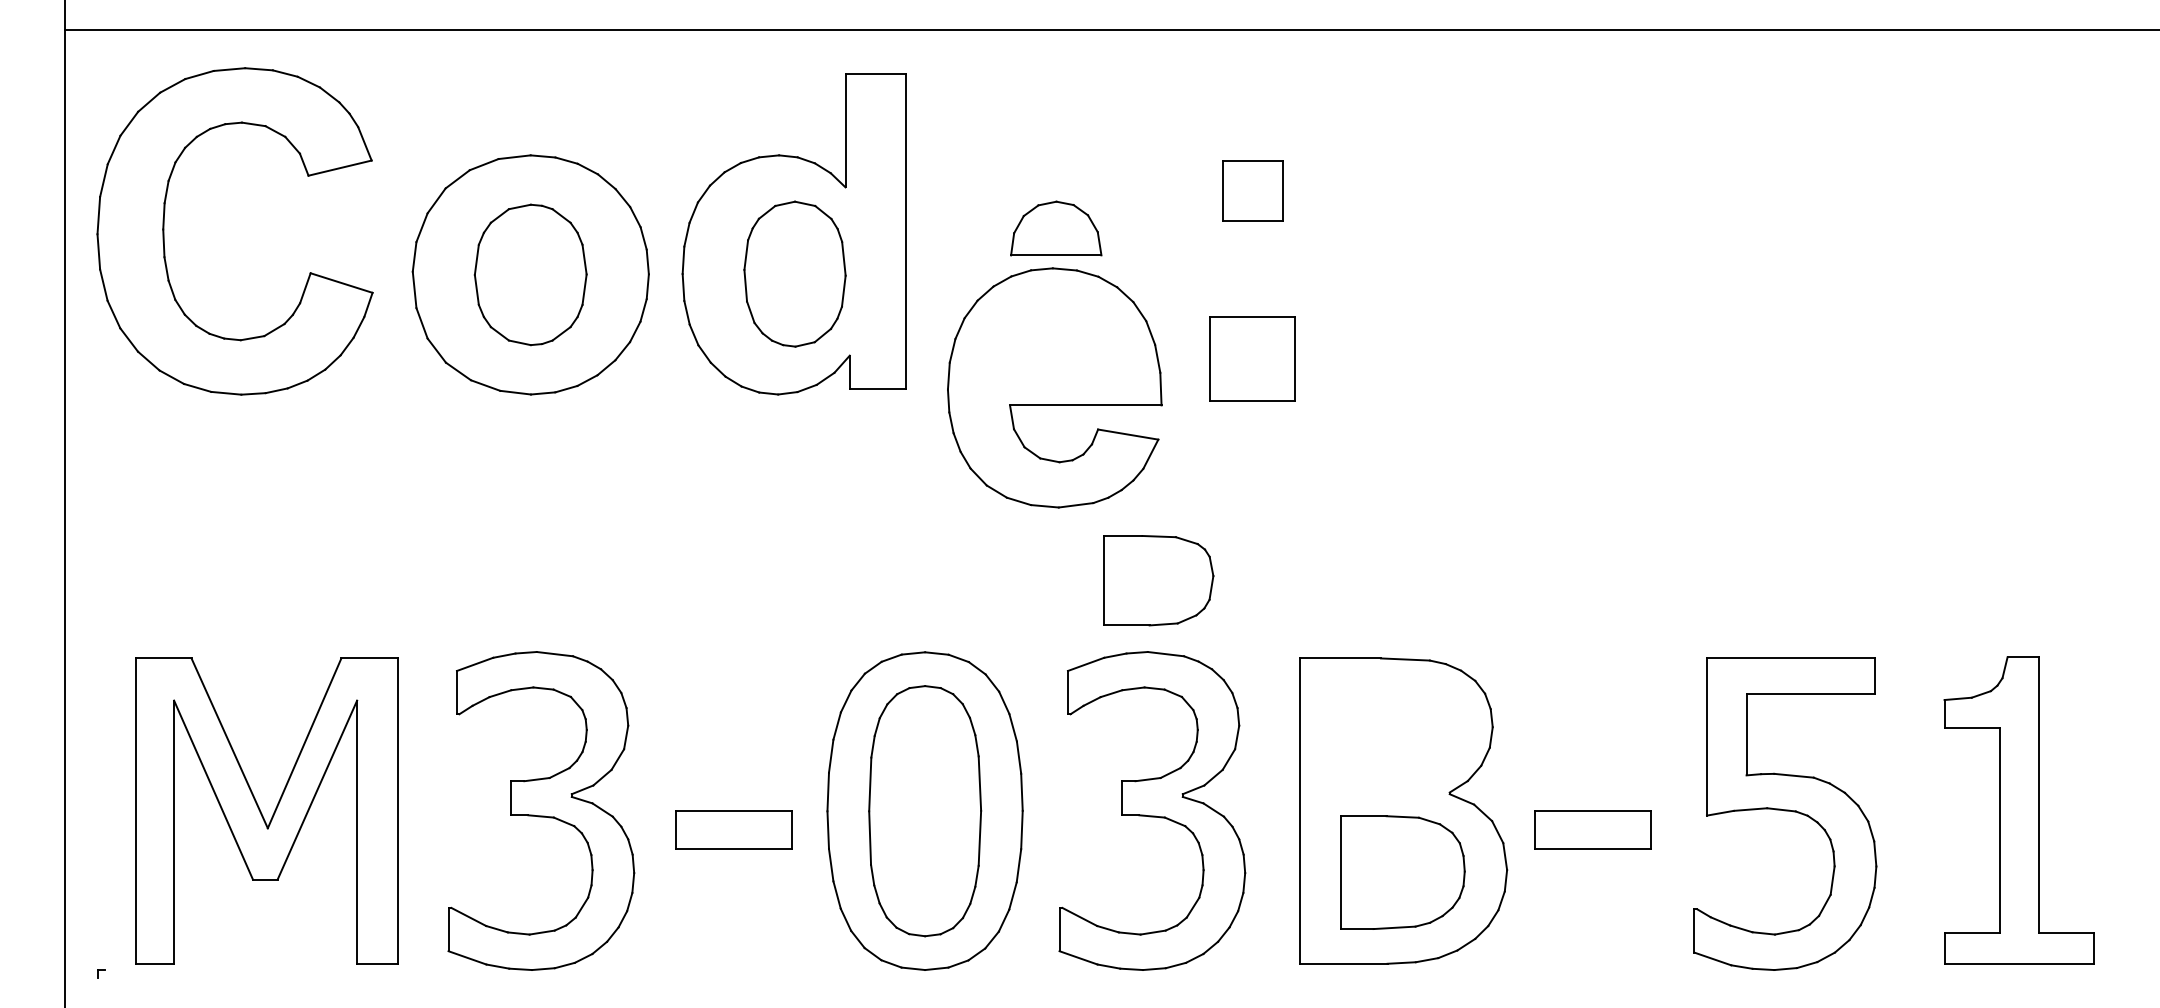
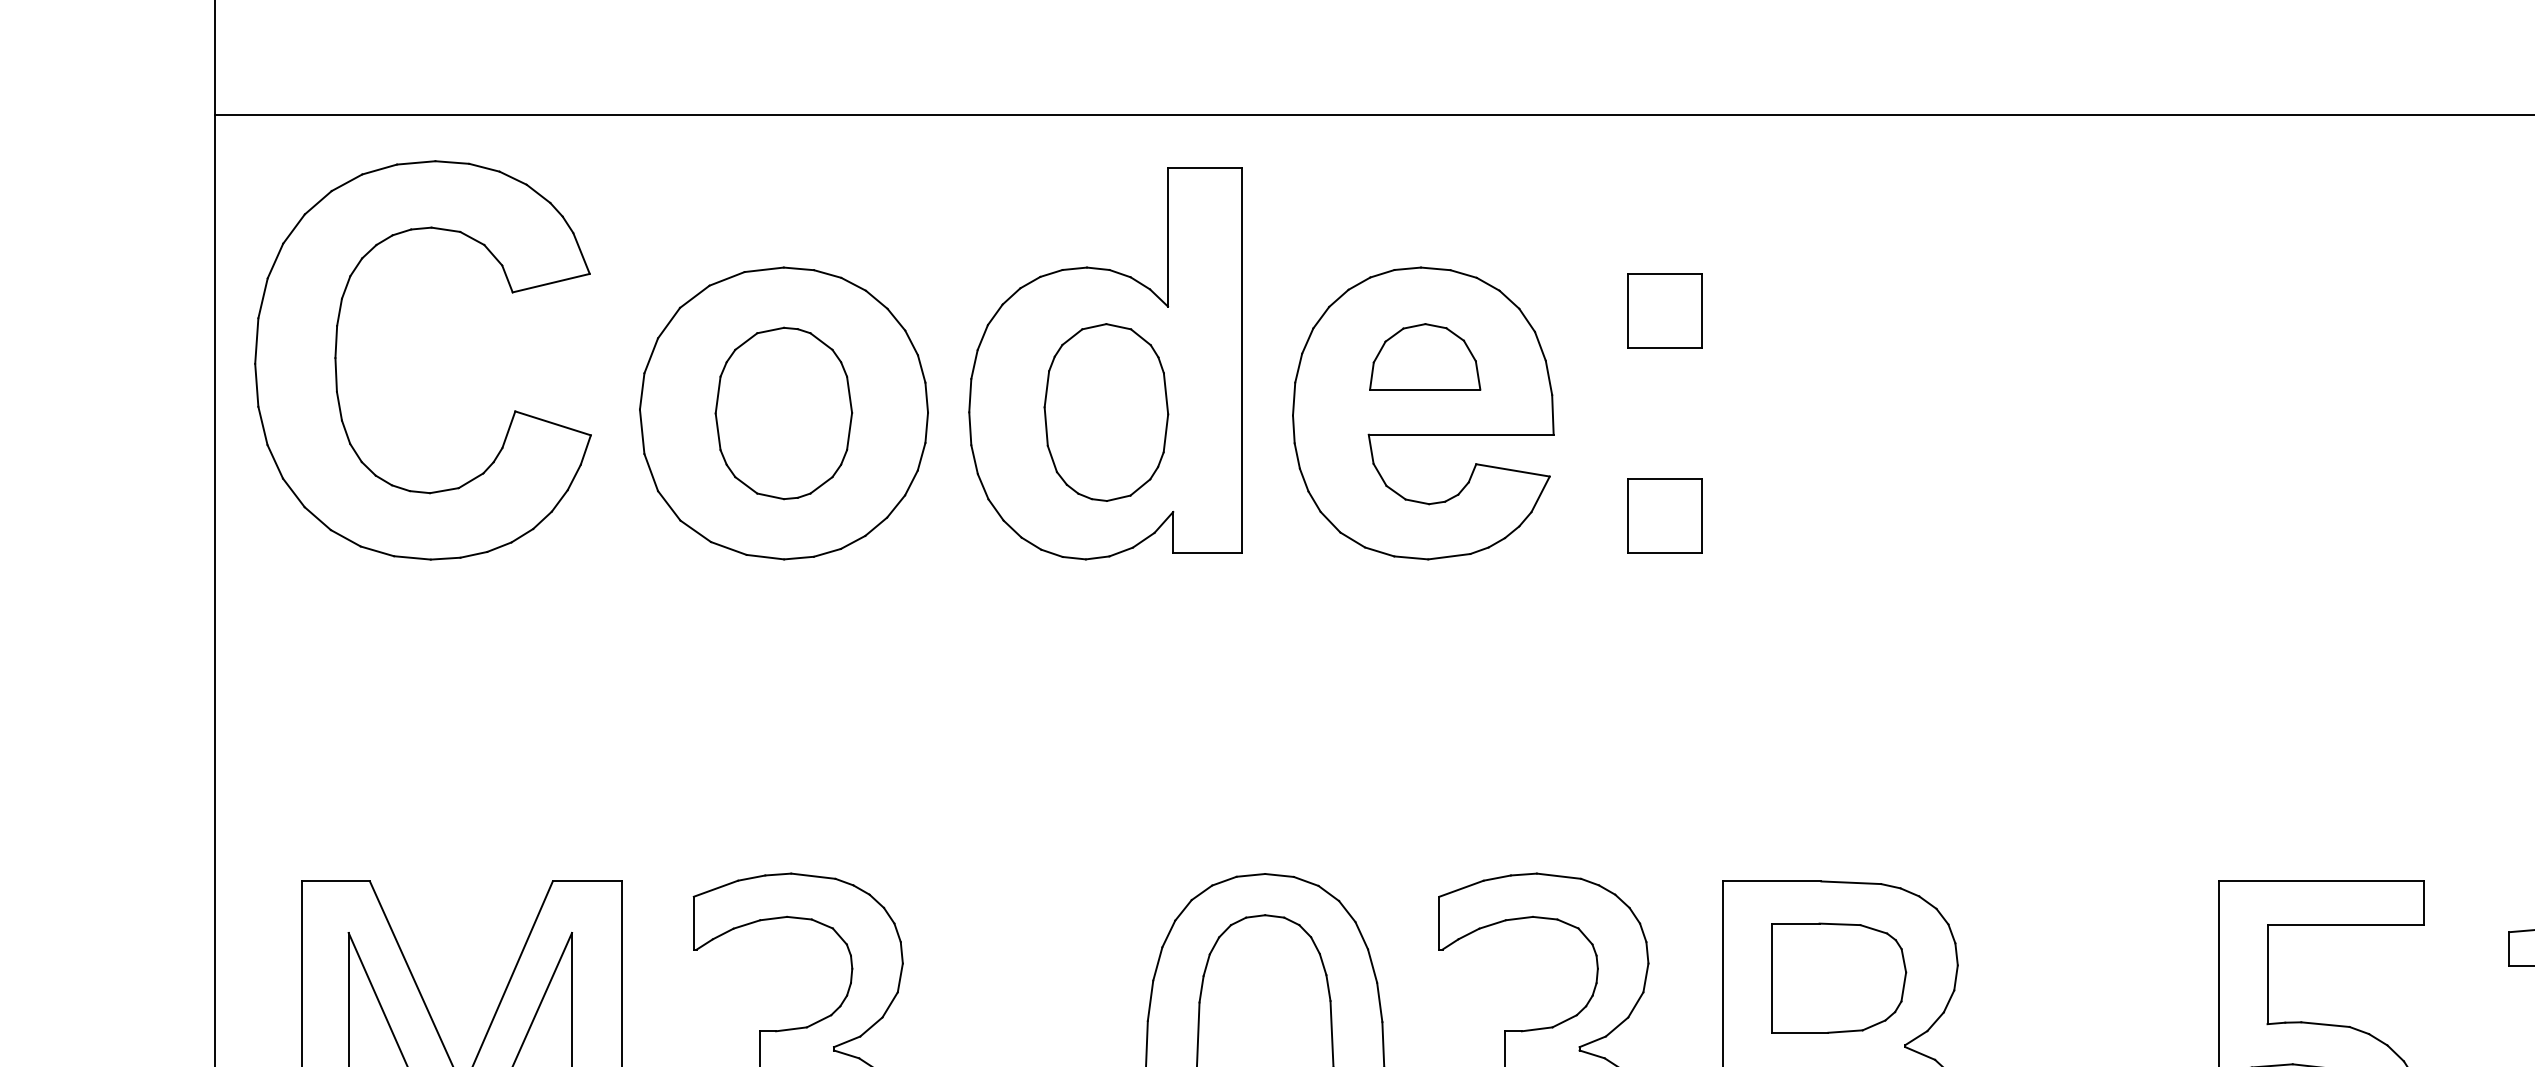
part: (1252, 358) -> (1664, 515), size x0.71
part: (1054, 387) -> (1423, 412), moved
part: (1158, 580) -> (1839, 977), moved

